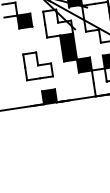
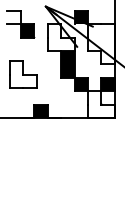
part: (38, 65) -> (23, 74), moved

